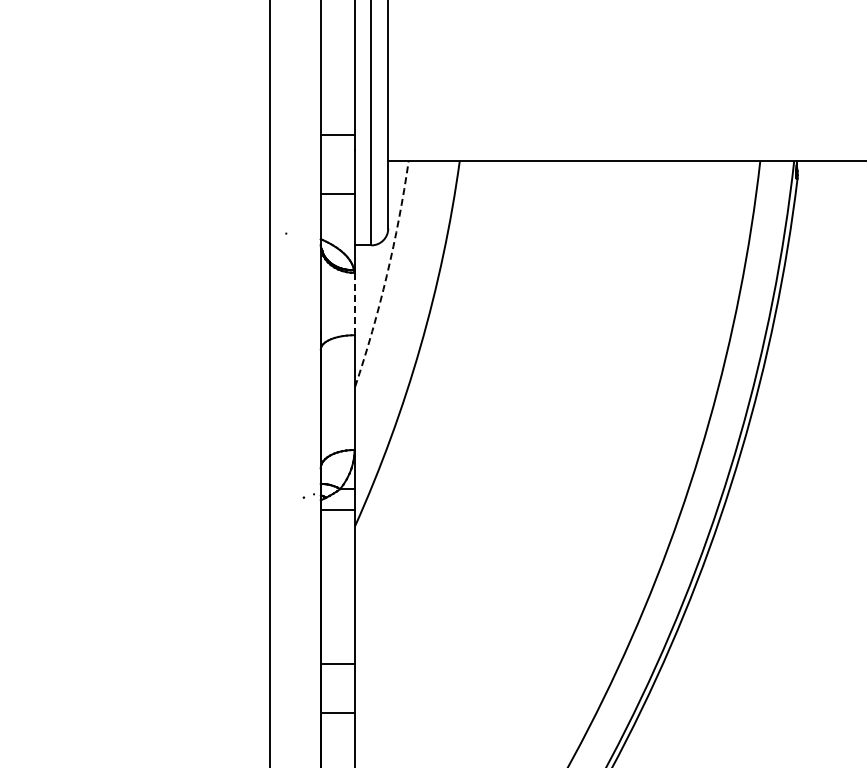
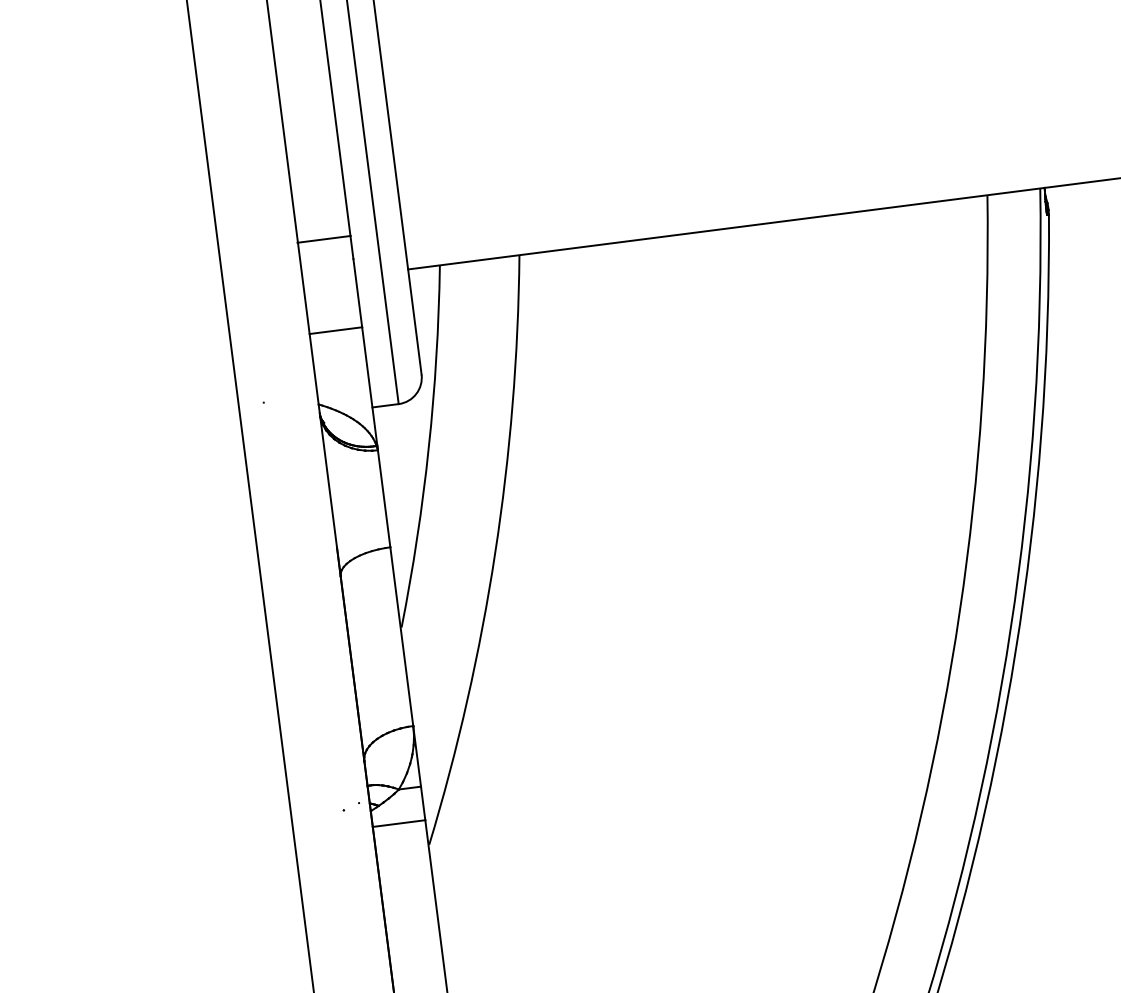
arc: (386, 275) -> (428, 447), dashed -> solid
line: (354, 304) -> (384, 499), dashed -> solid

